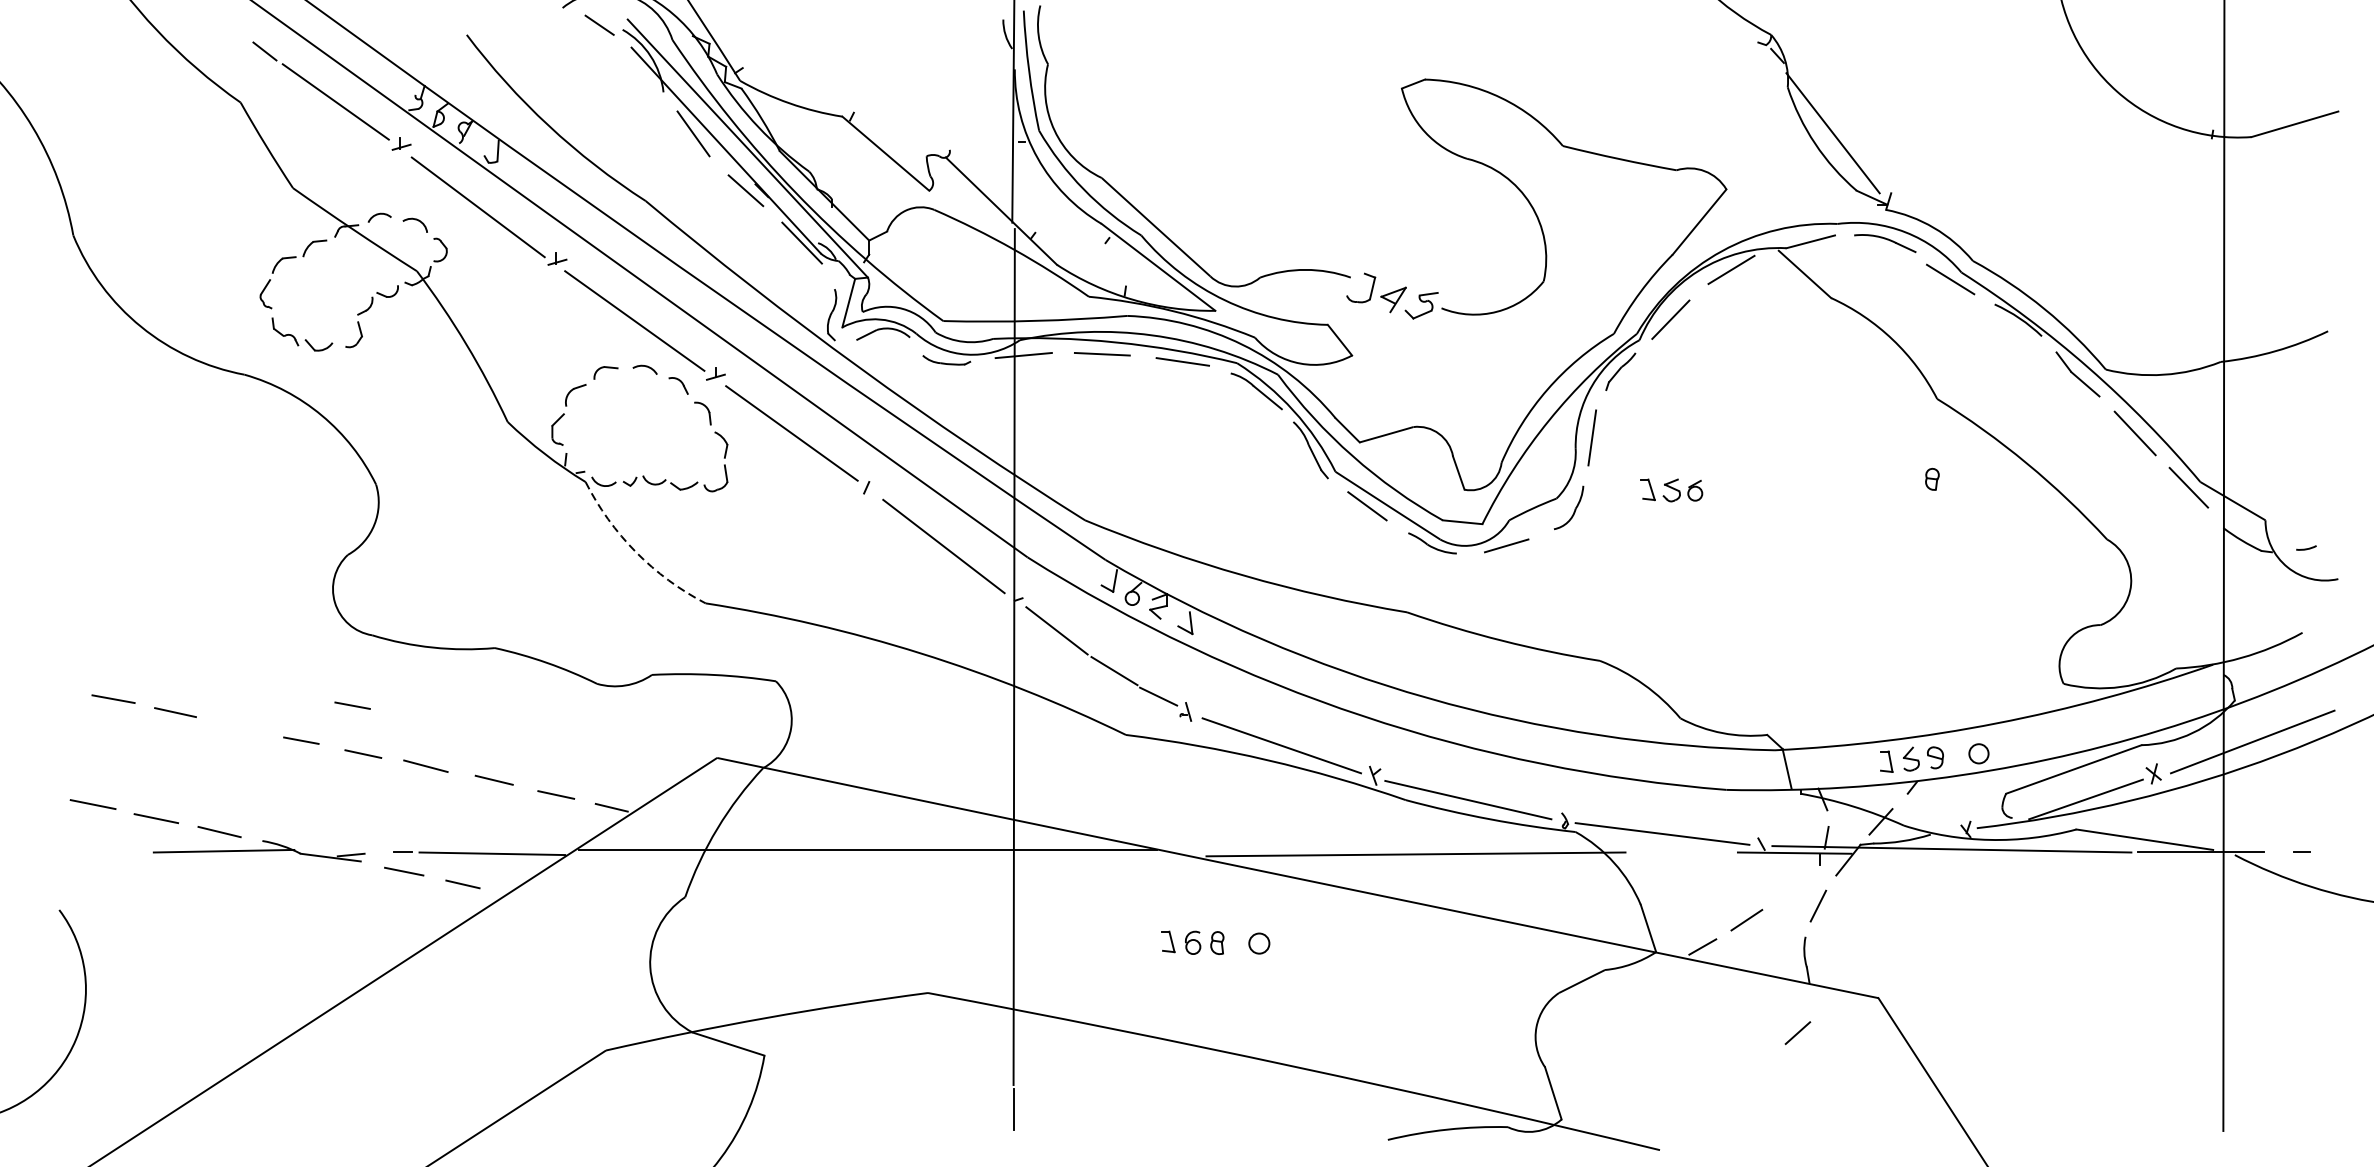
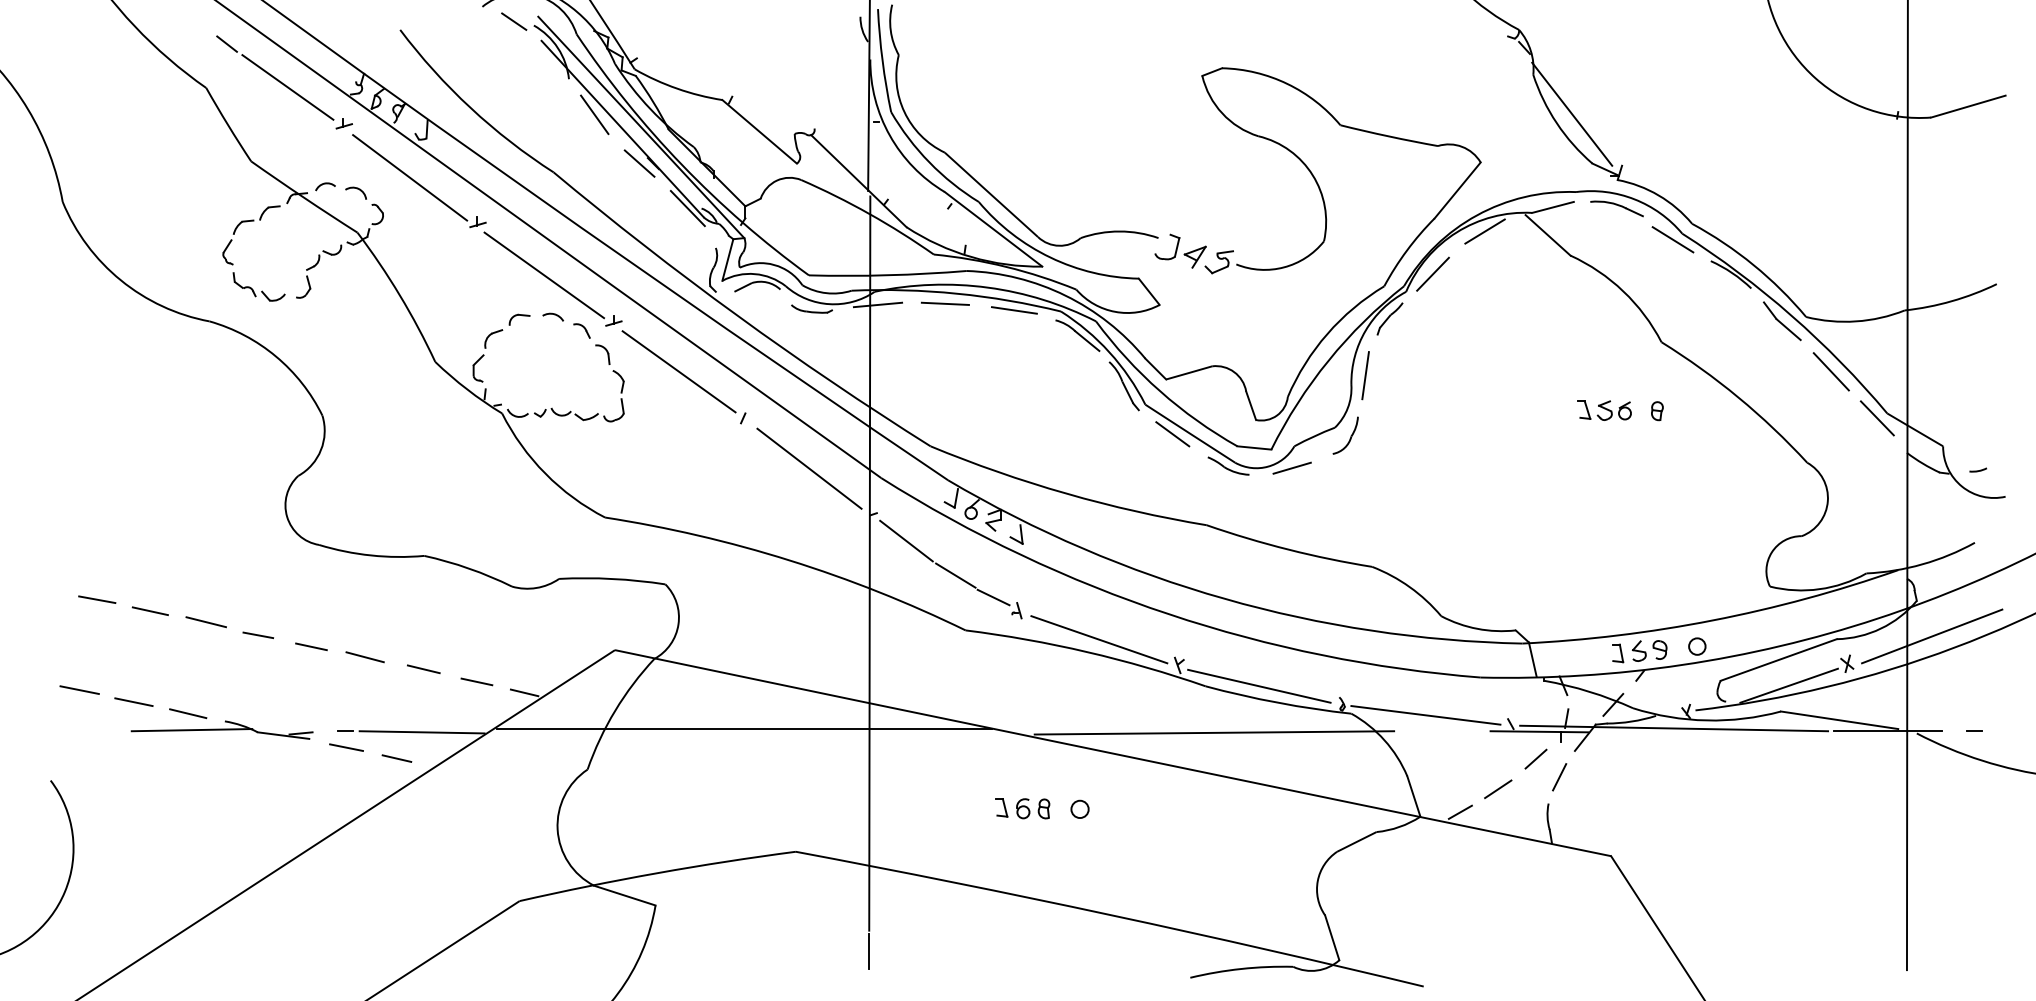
part: (1671, 490) -> (1604, 410), moved
arc: (636, 552) -> (545, 473), dashed -> solid
line: (352, 704) -> (302, 604), removed
line: (240, 725) -> (206, 622), added
line: (1797, 1032) -> (1535, 758), moved

